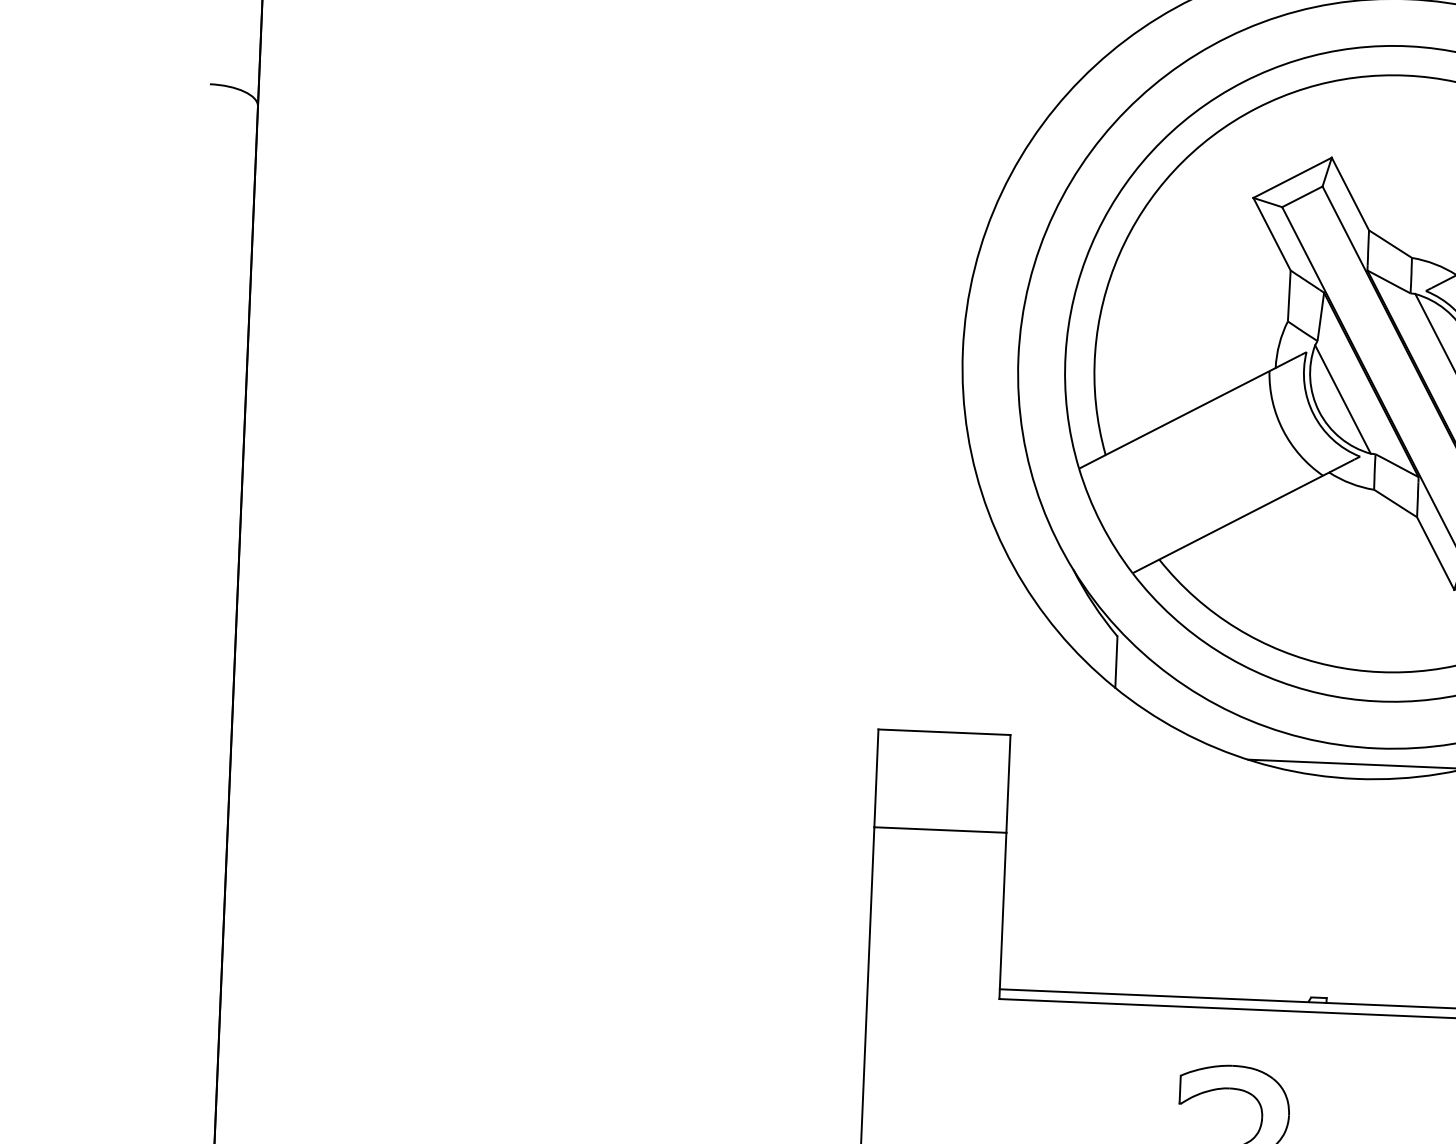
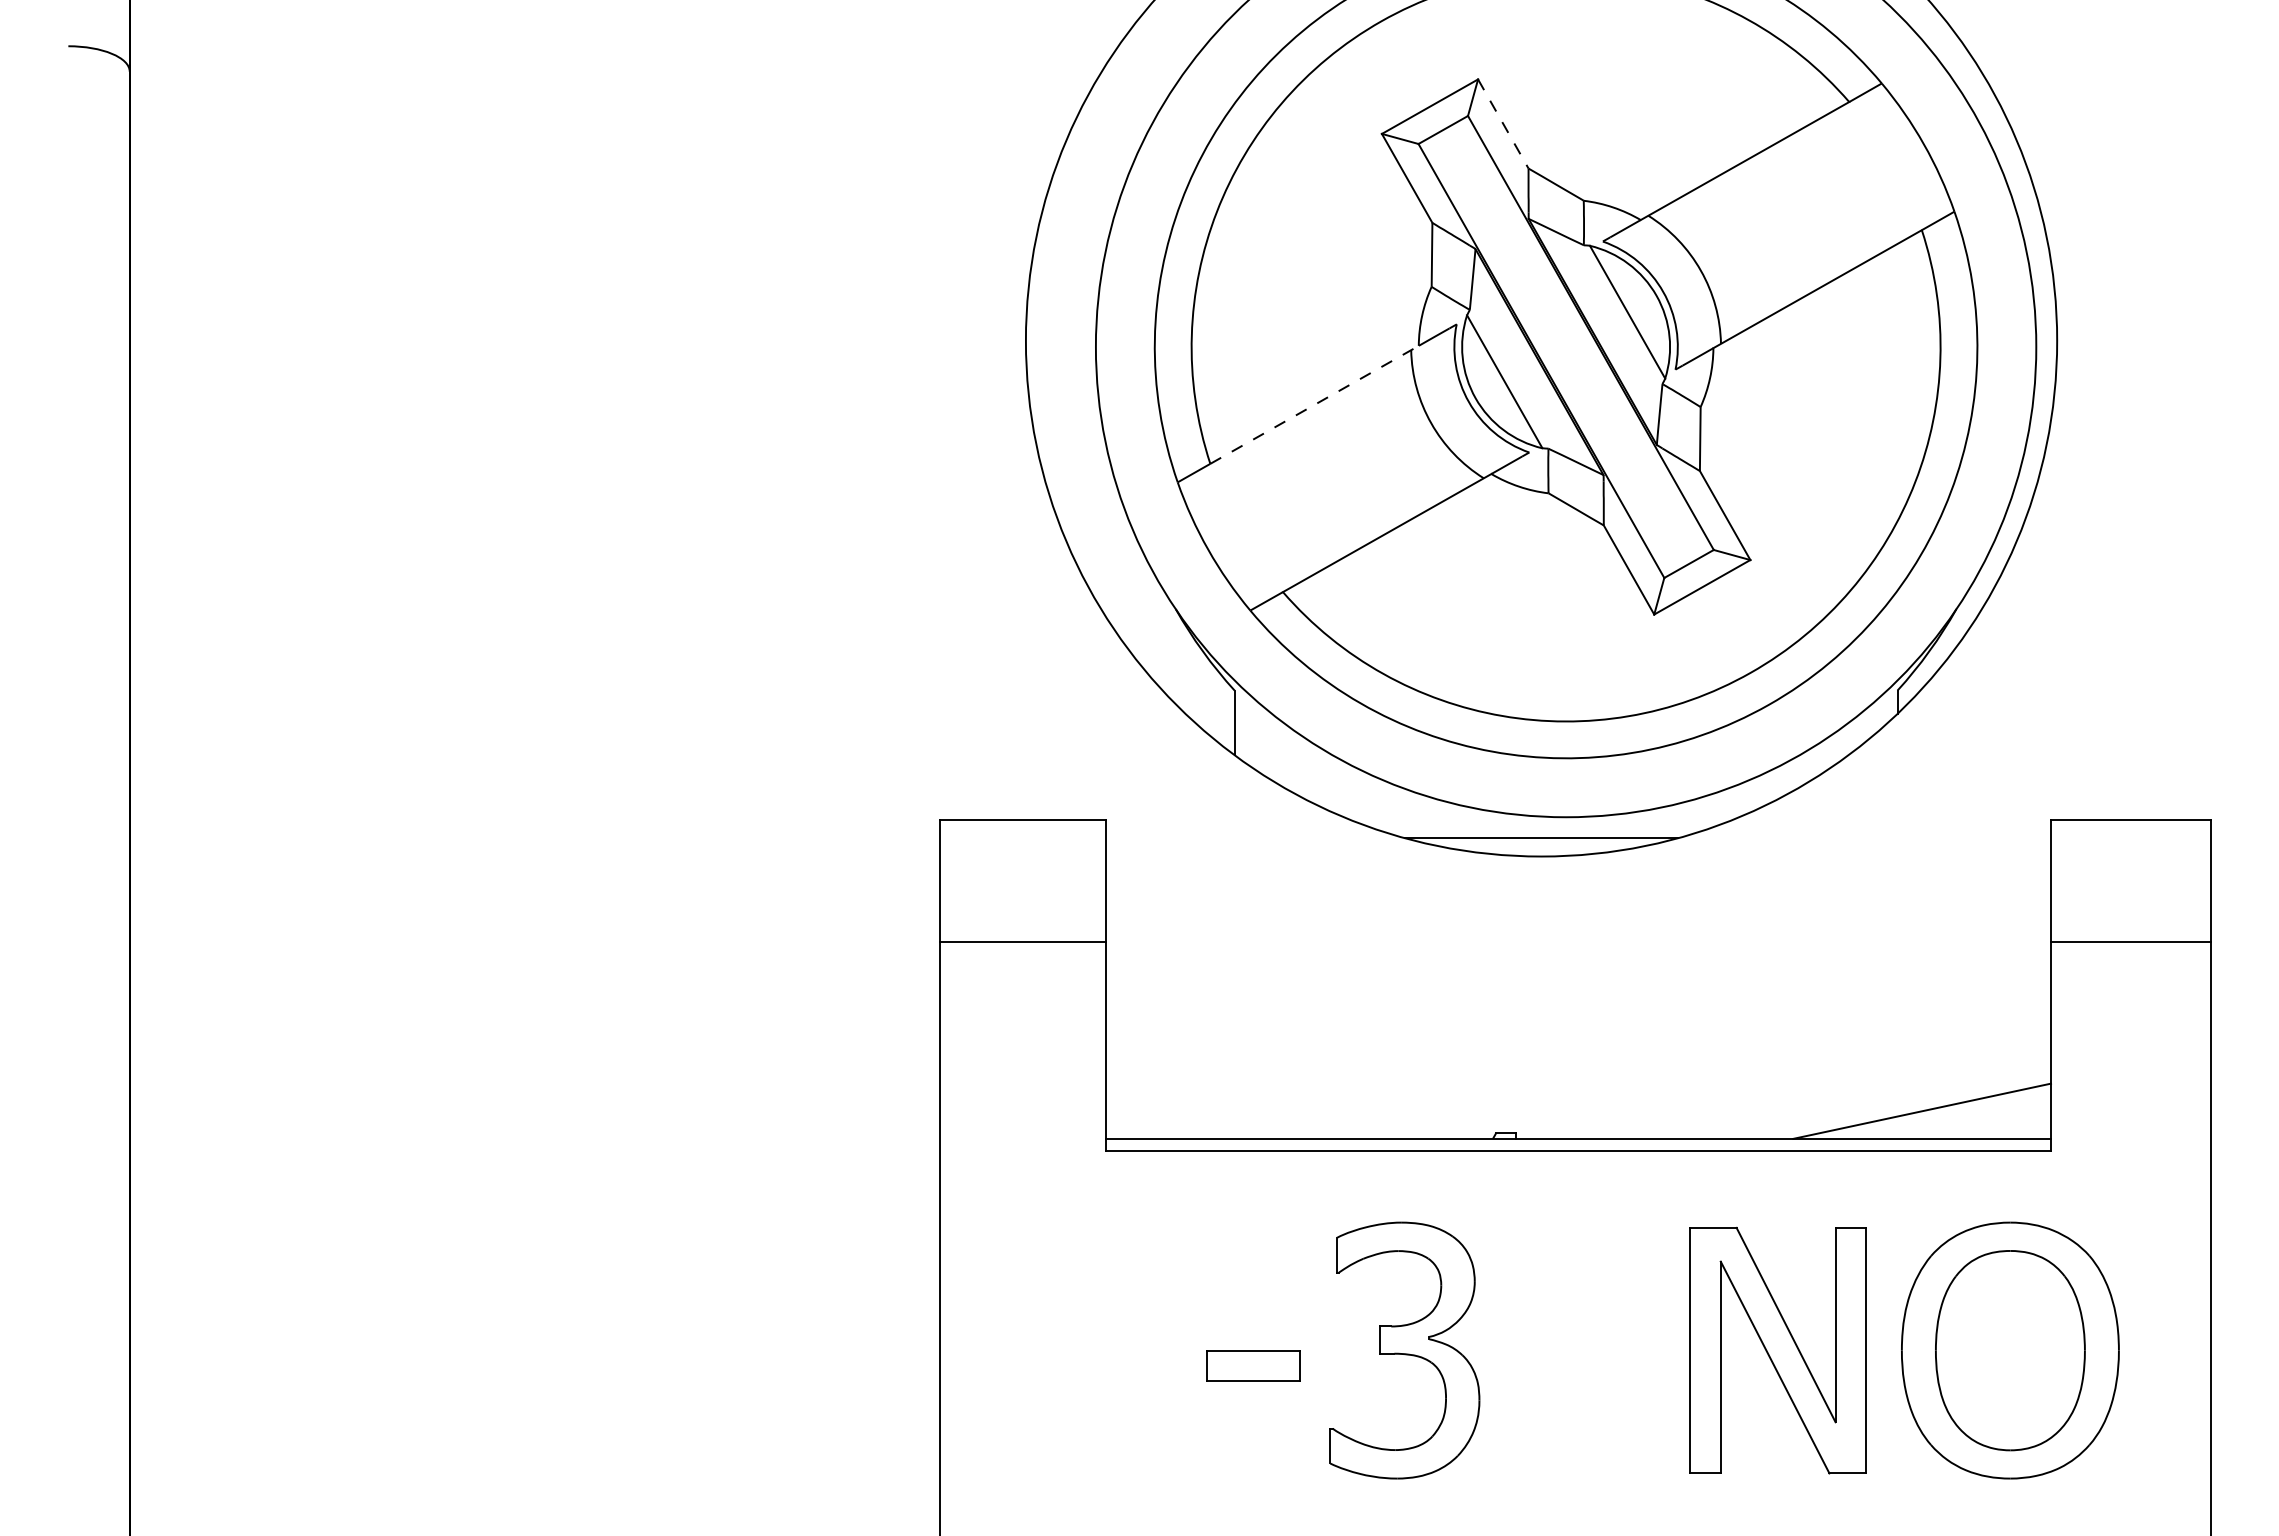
line: (1350, 194) -> (1503, 124), solid -> dashed
line: (1190, 411) -> (1314, 404), solid -> dashed

